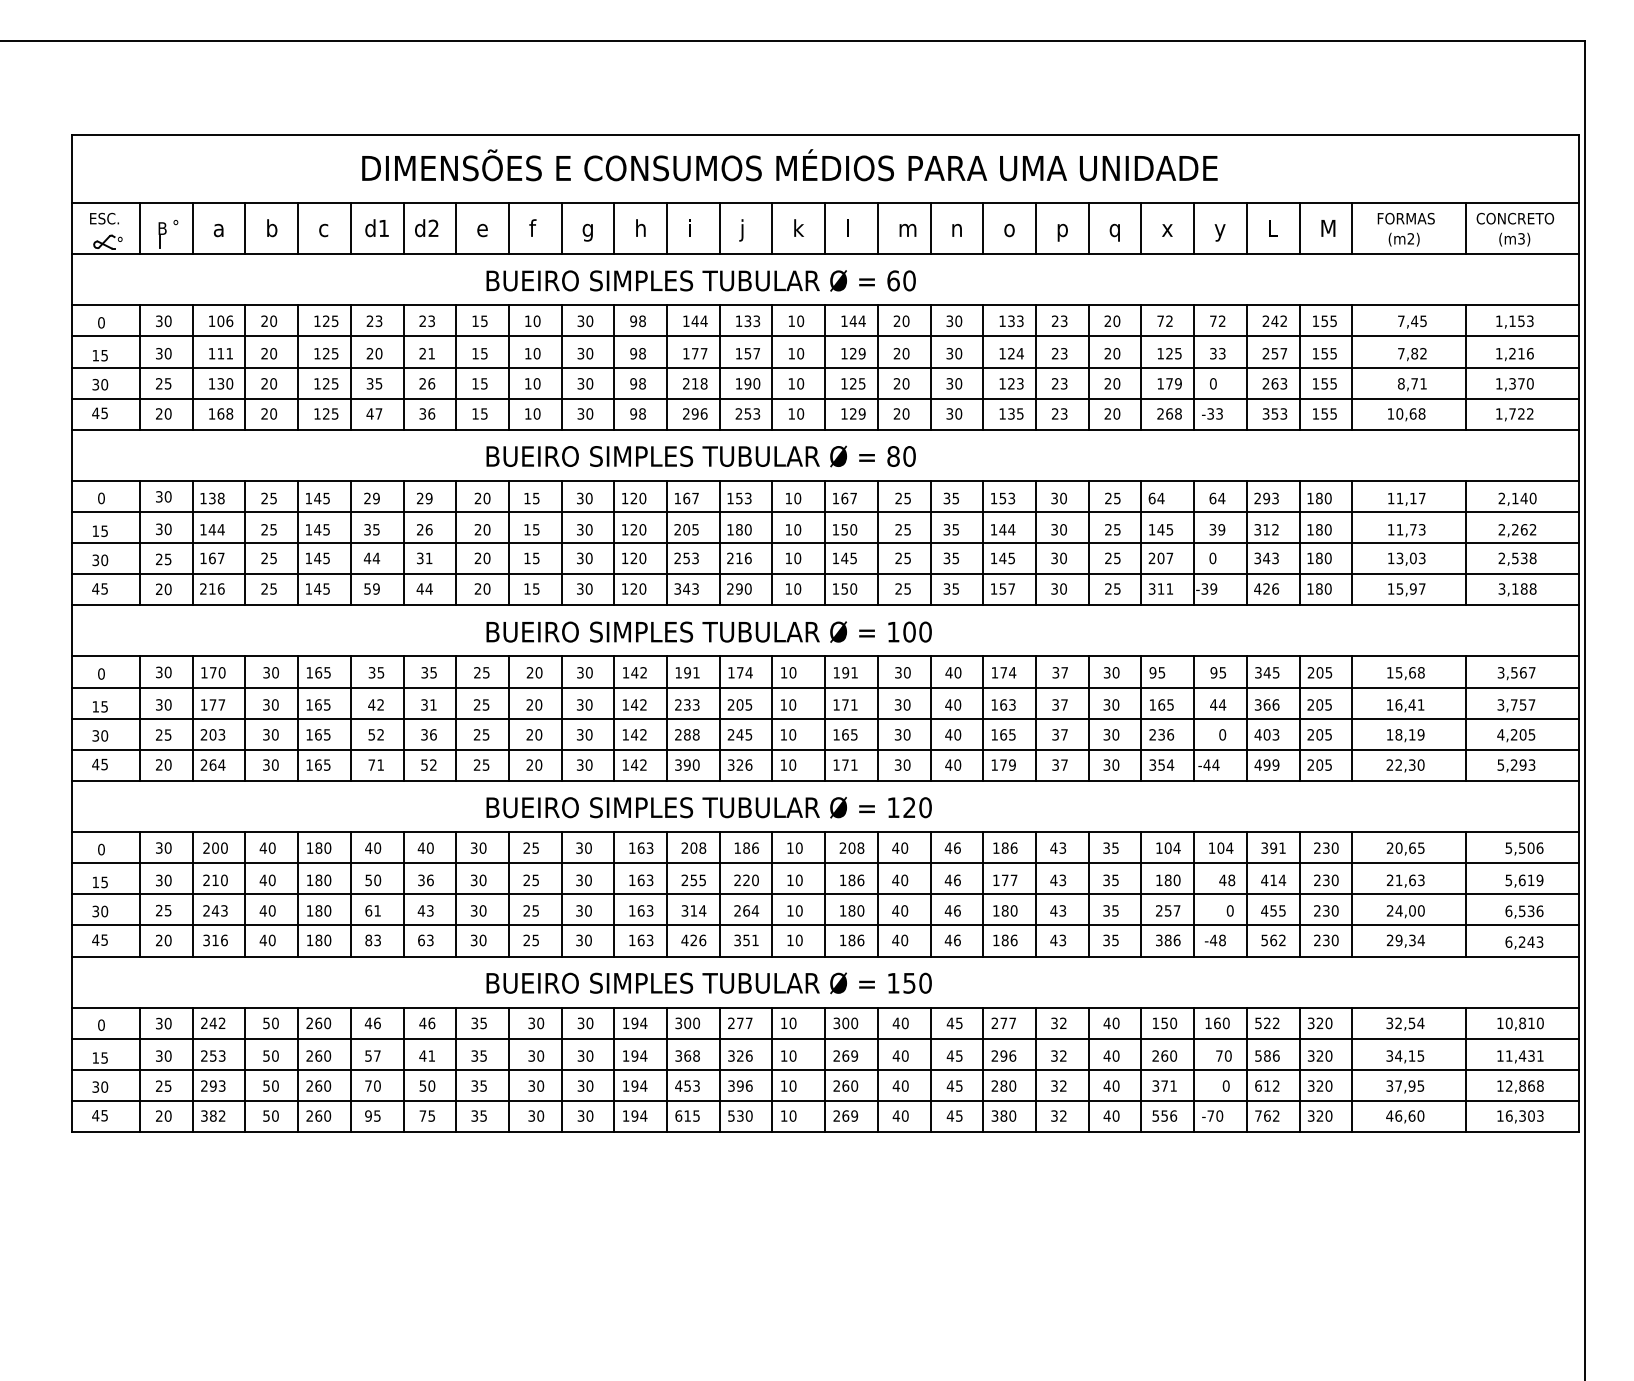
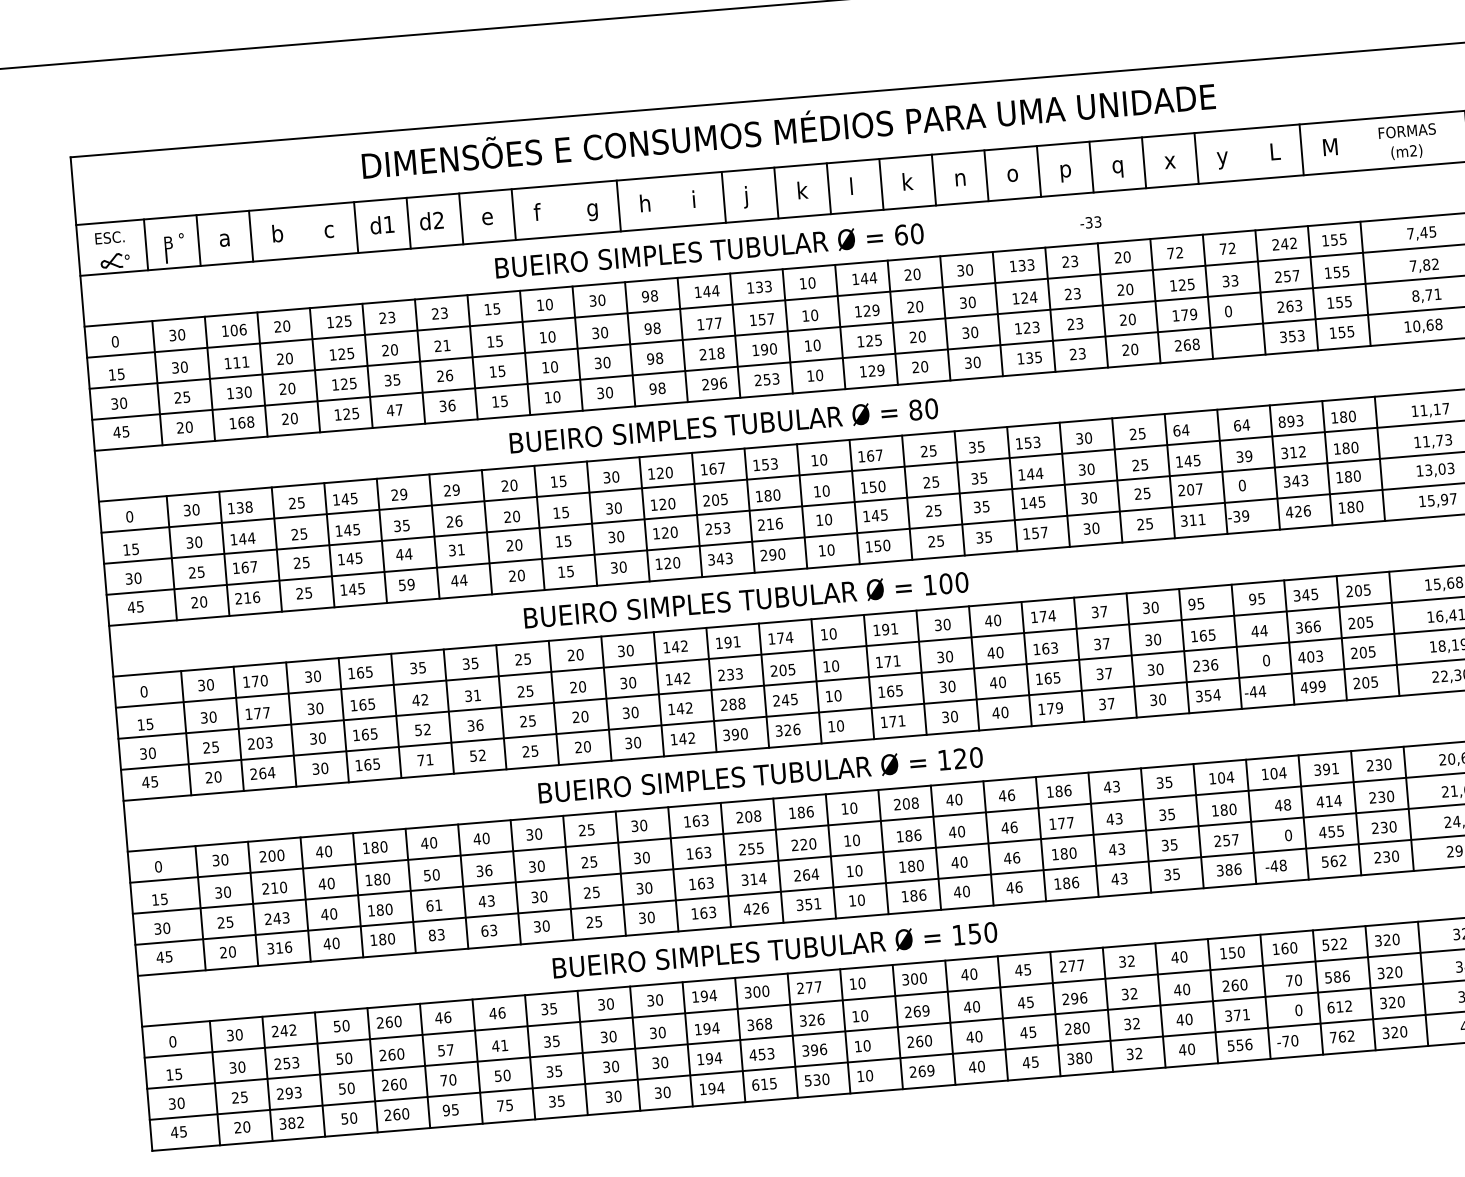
text: (907, 227) -> (910, 180), m -> k
line: (298, 228) -> (303, 231), removed
line: (561, 228) -> (566, 210), removed
line: (667, 228) -> (671, 201), removed
line: (1246, 228) -> (1248, 153), removed
line: (1352, 228) -> (1354, 145), removed
text: (1212, 413) -> (1090, 222), moved
text: (1257, 498) -> (1281, 422), 293 -> 893

